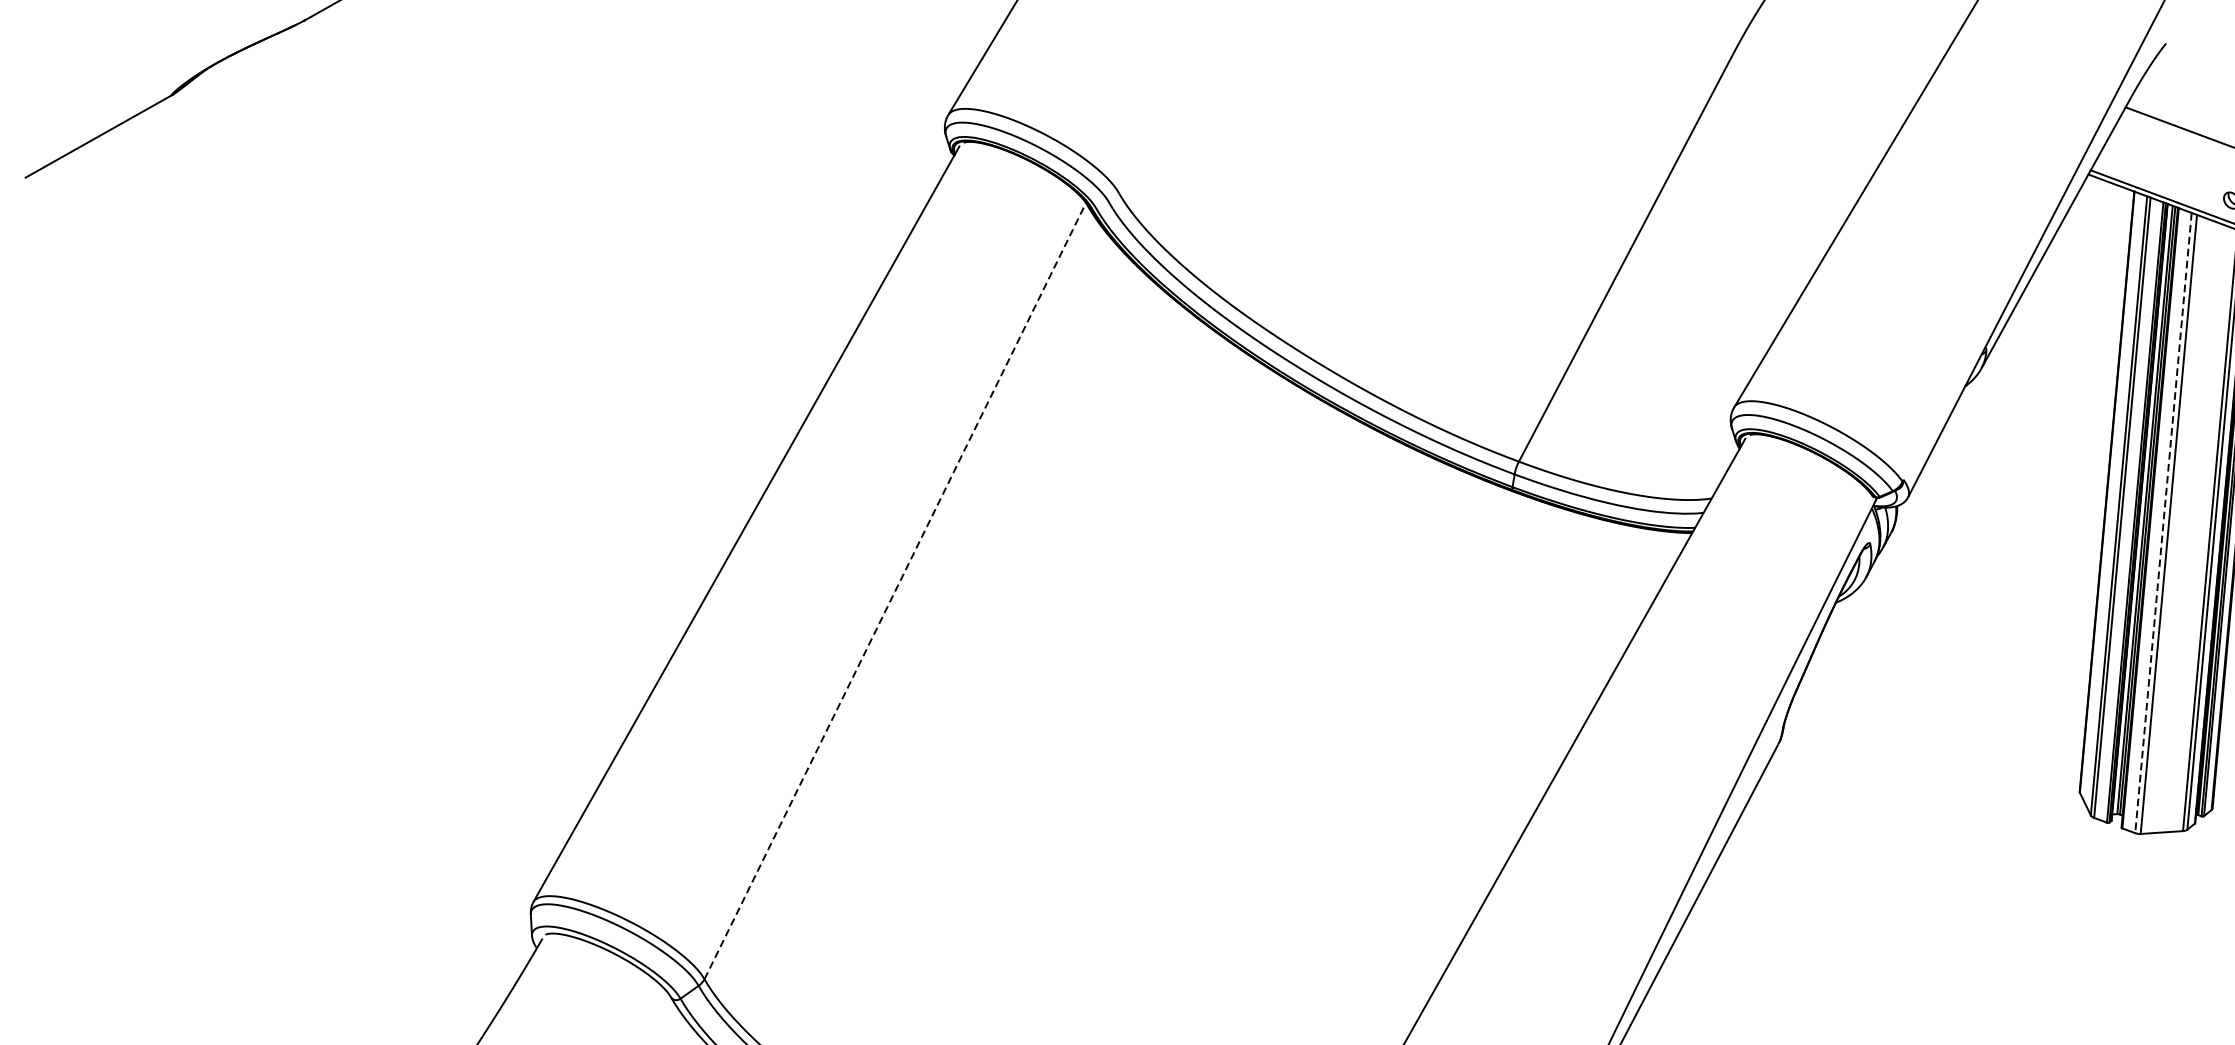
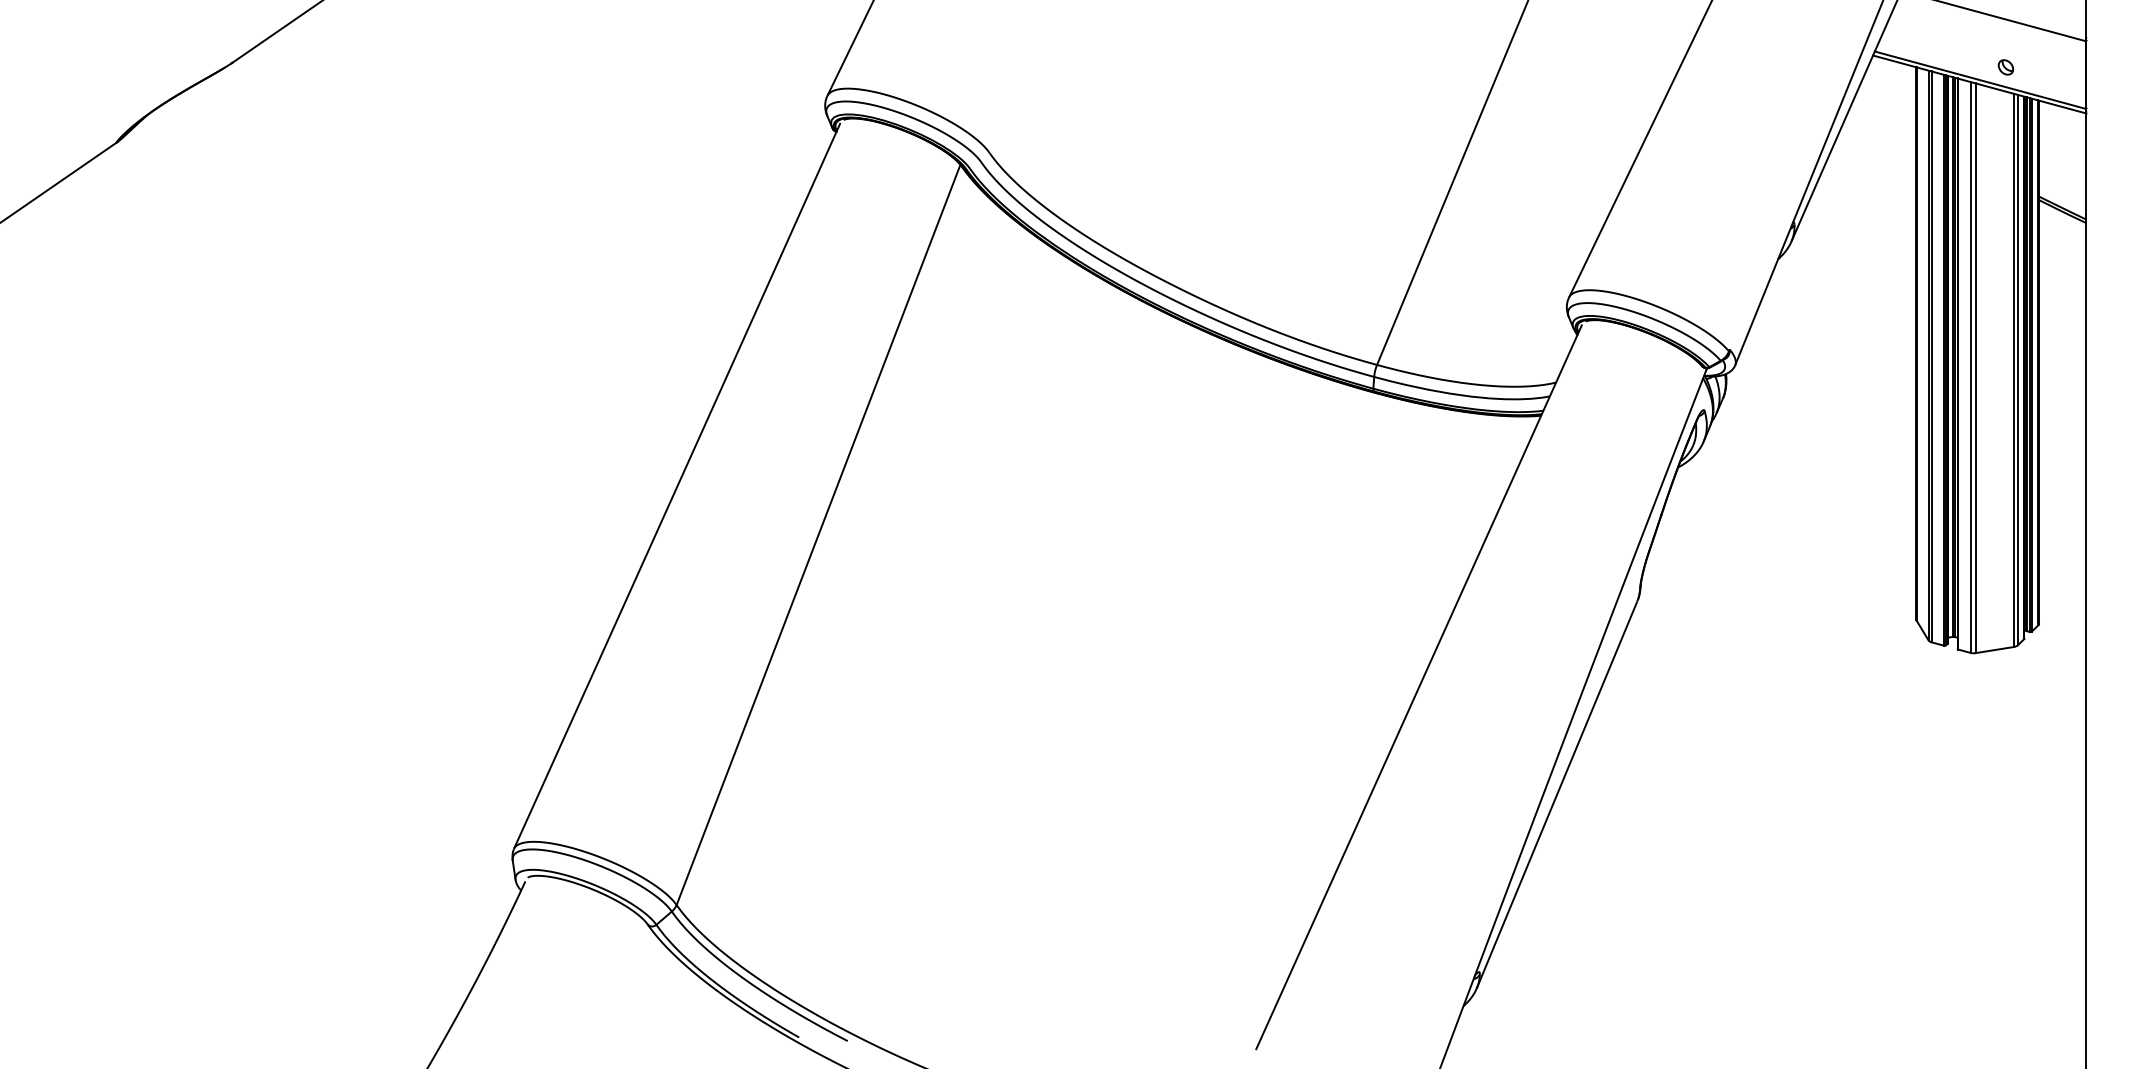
line: (2163, 523) -> (1970, 367), dashed -> solid
line: (895, 590) -> (818, 534), dashed -> solid

